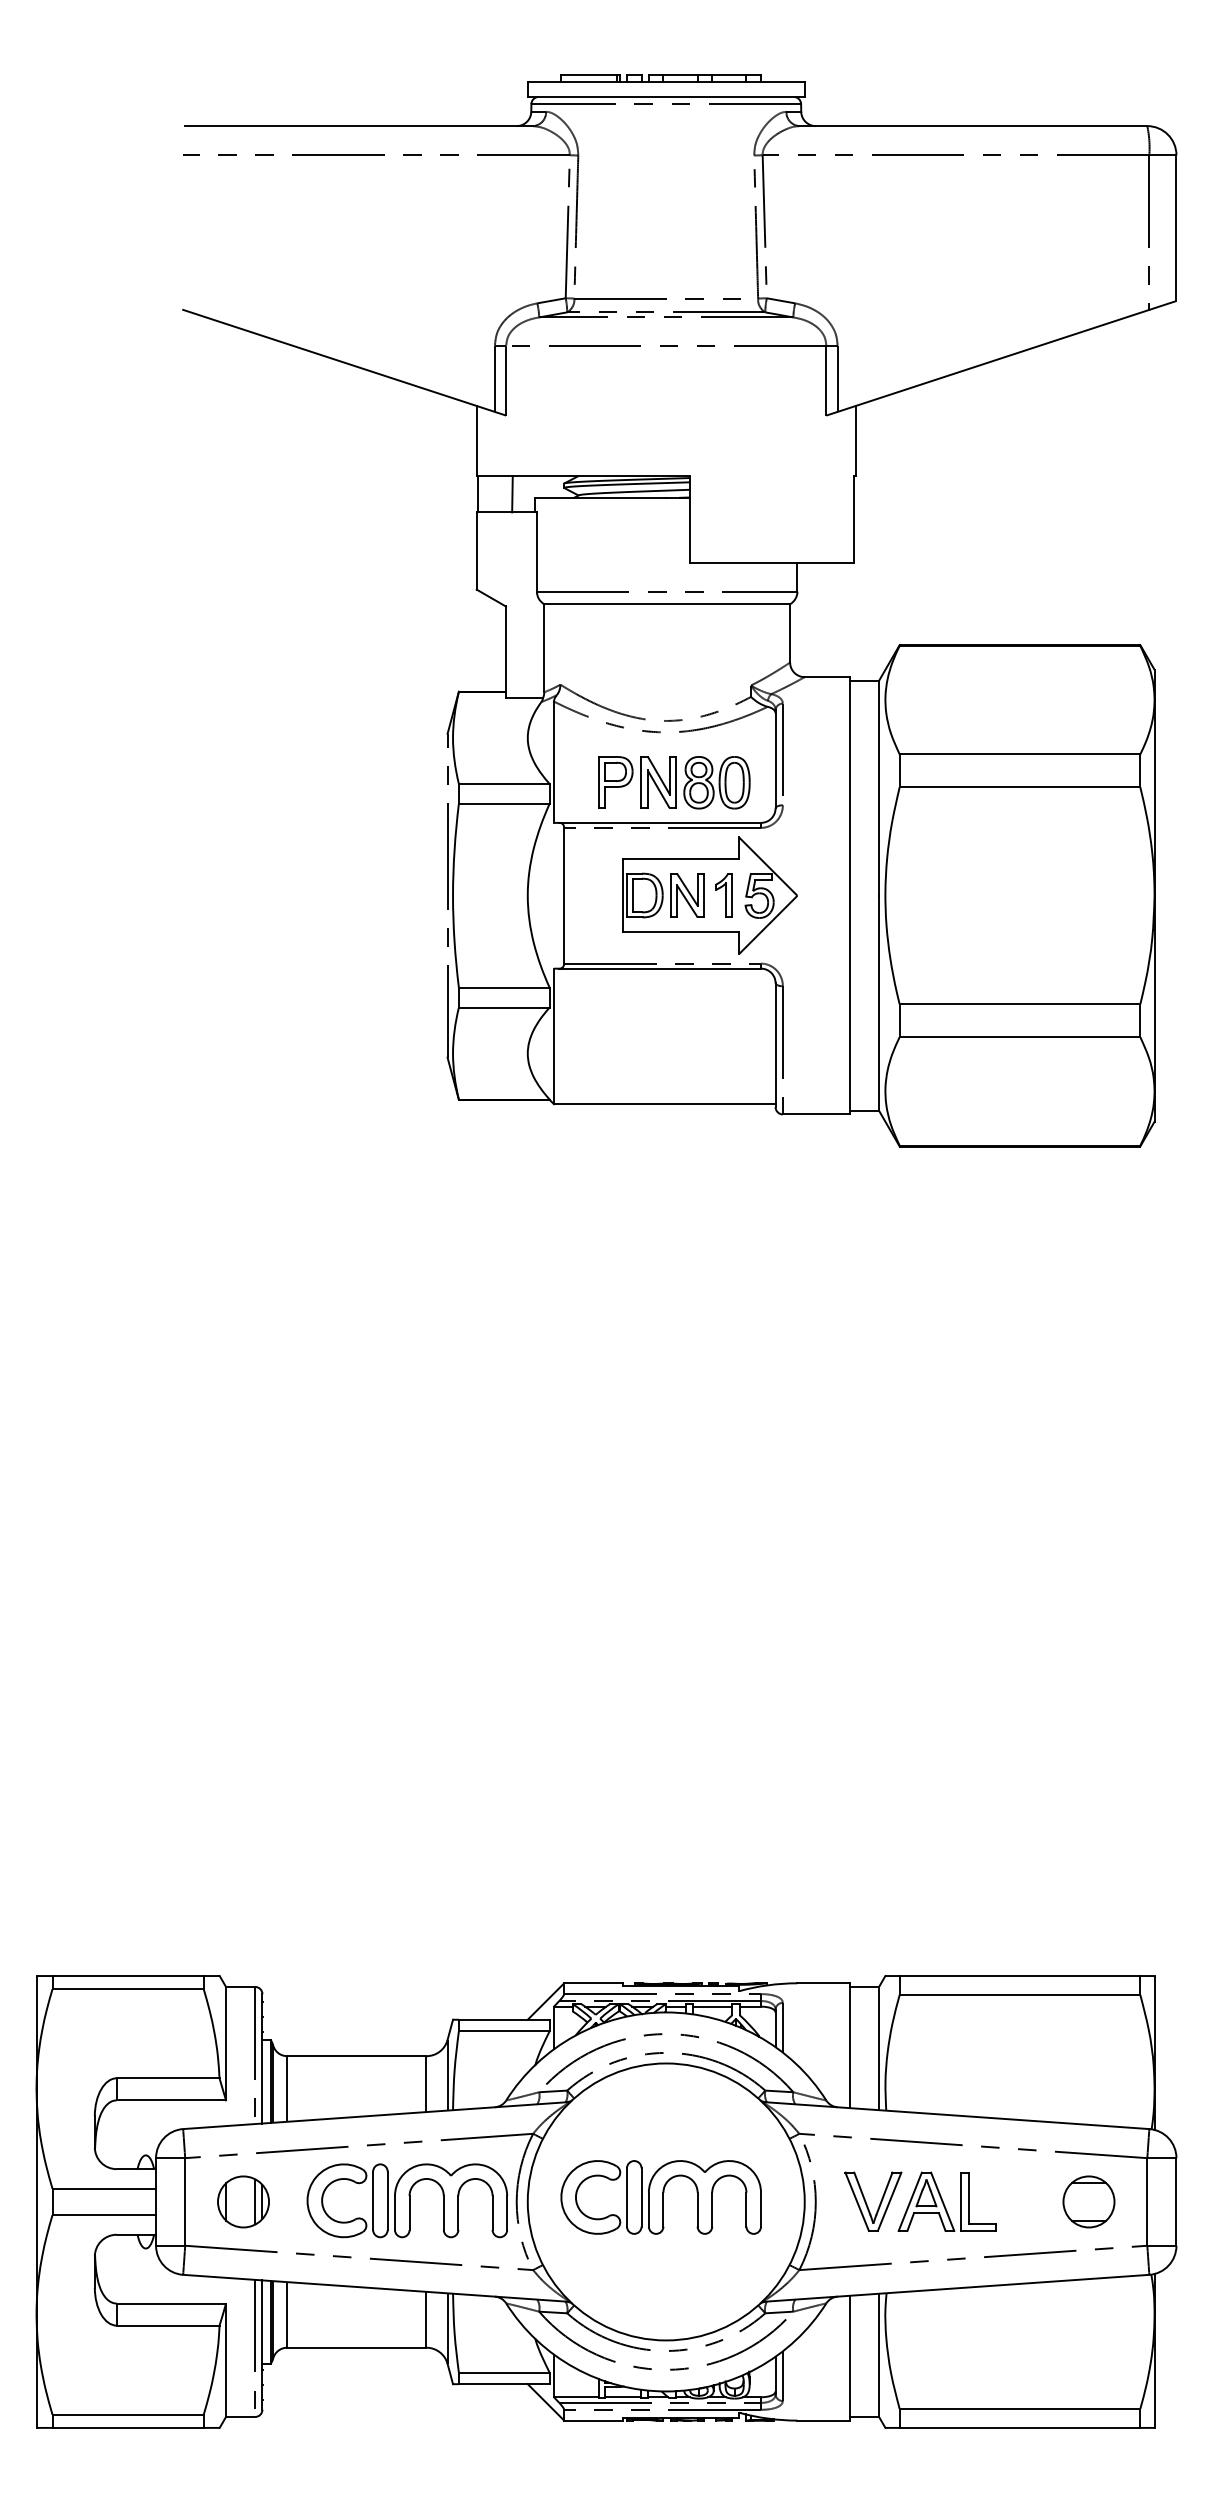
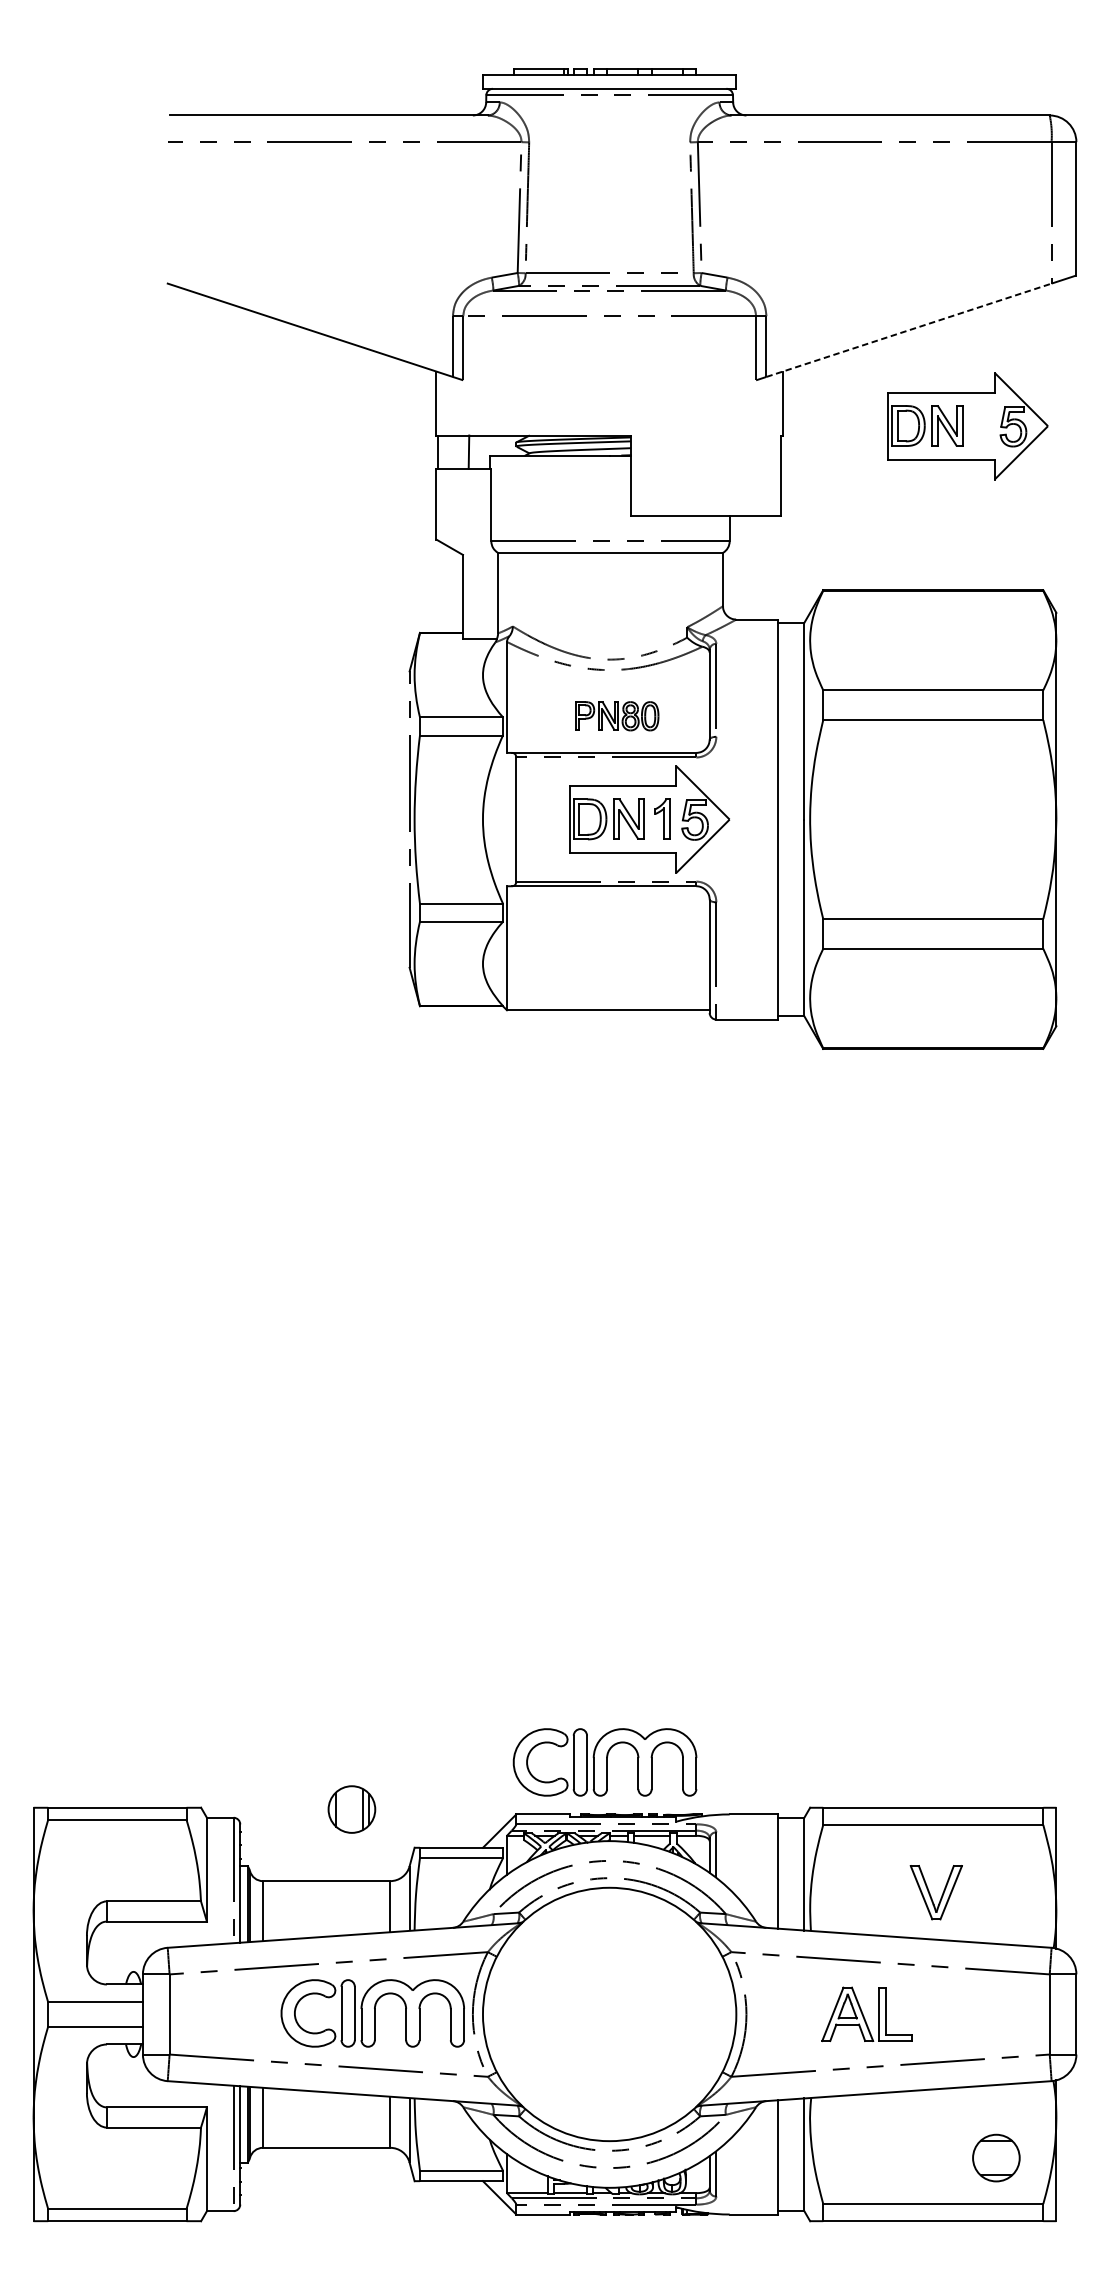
line: (993, 360) -> (909, 329), solid -> dashed
part: (1057, 465) -> (967, 425), added
part: (674, 782) -> (617, 715), size x0.6
part: (660, 2197) -> (604, 1762), moved
part: (243, 2201) -> (351, 1809), moved
part: (1088, 2201) -> (995, 2157), moved
part: (879, 2203) -> (941, 1894), moved

